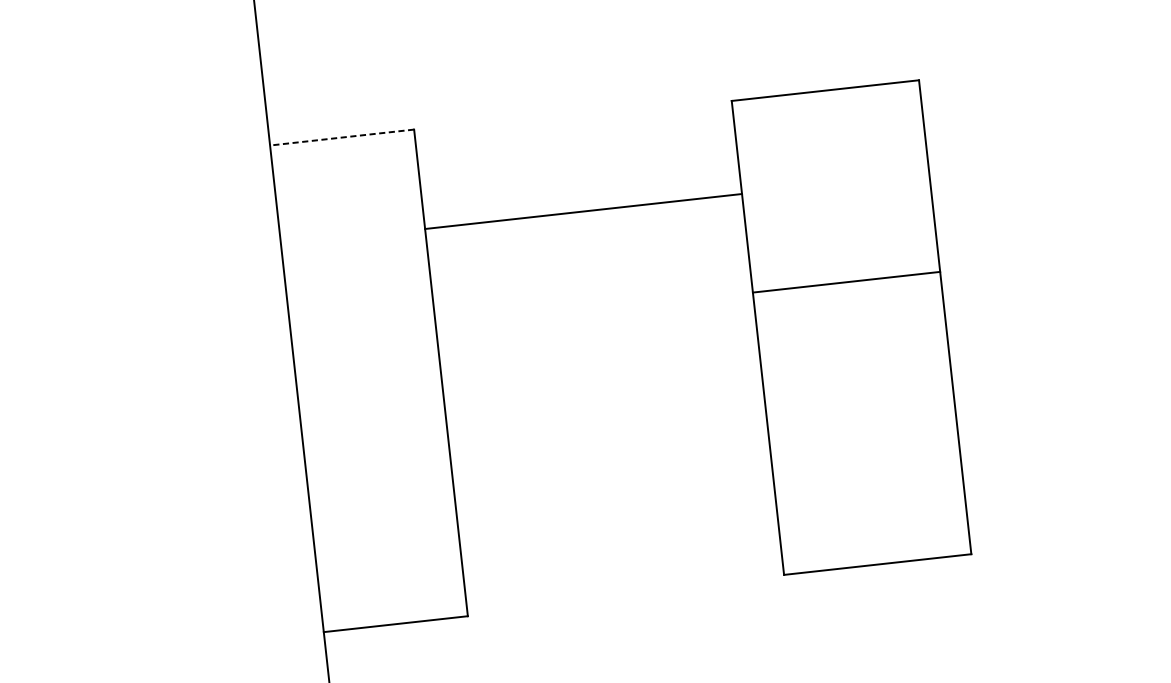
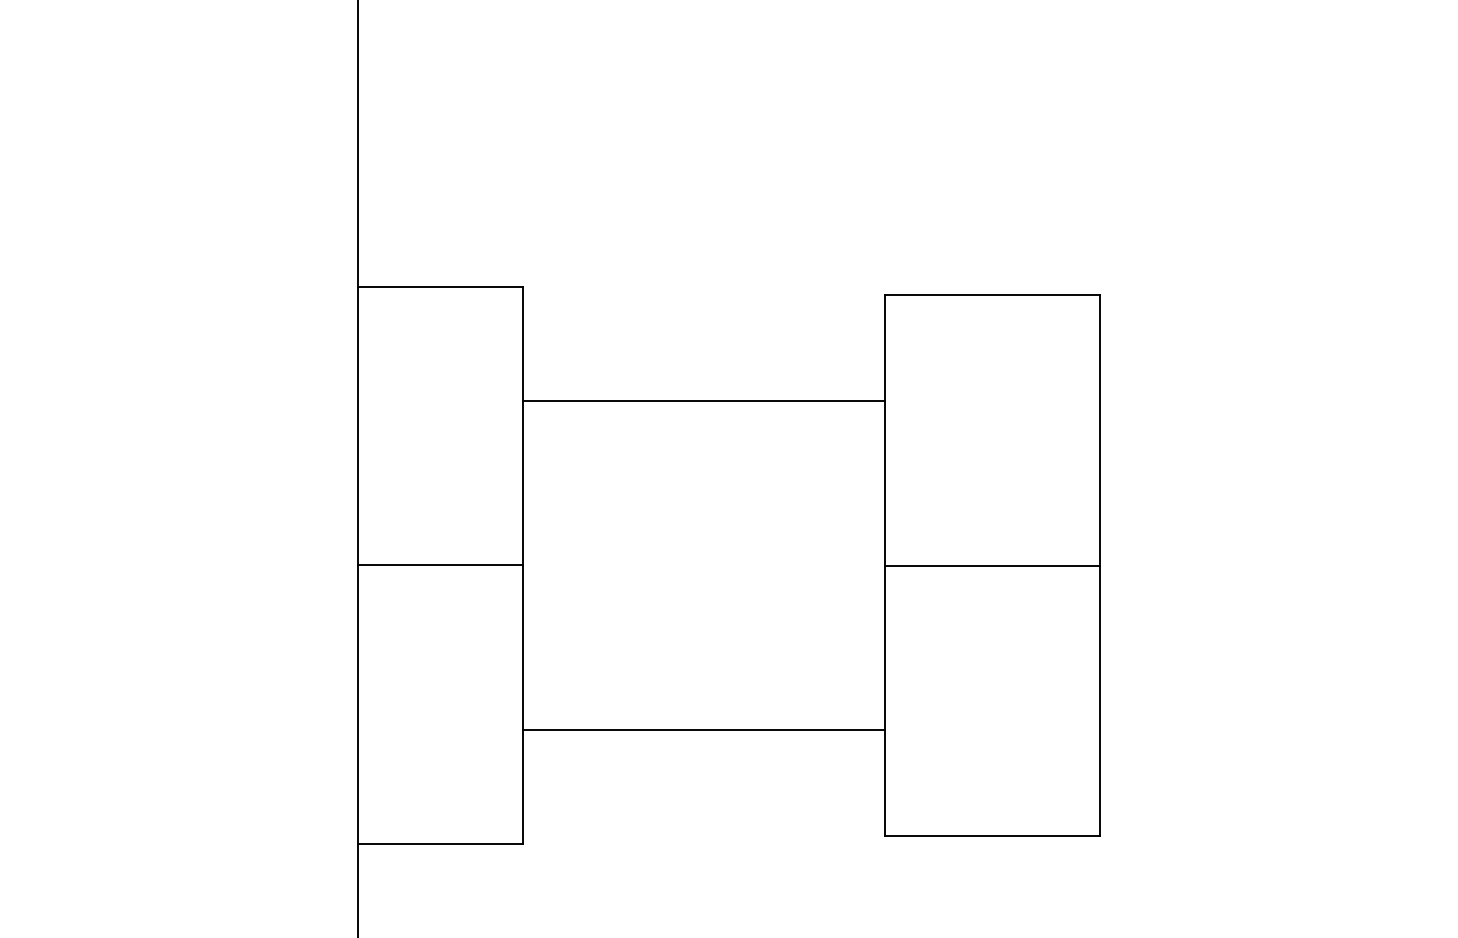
line: (341, 137) -> (440, 287), dashed -> solid
line: (846, 282) -> (992, 565), moved
line: (368, 380) -> (440, 565), added
line: (615, 499) -> (704, 730), added

